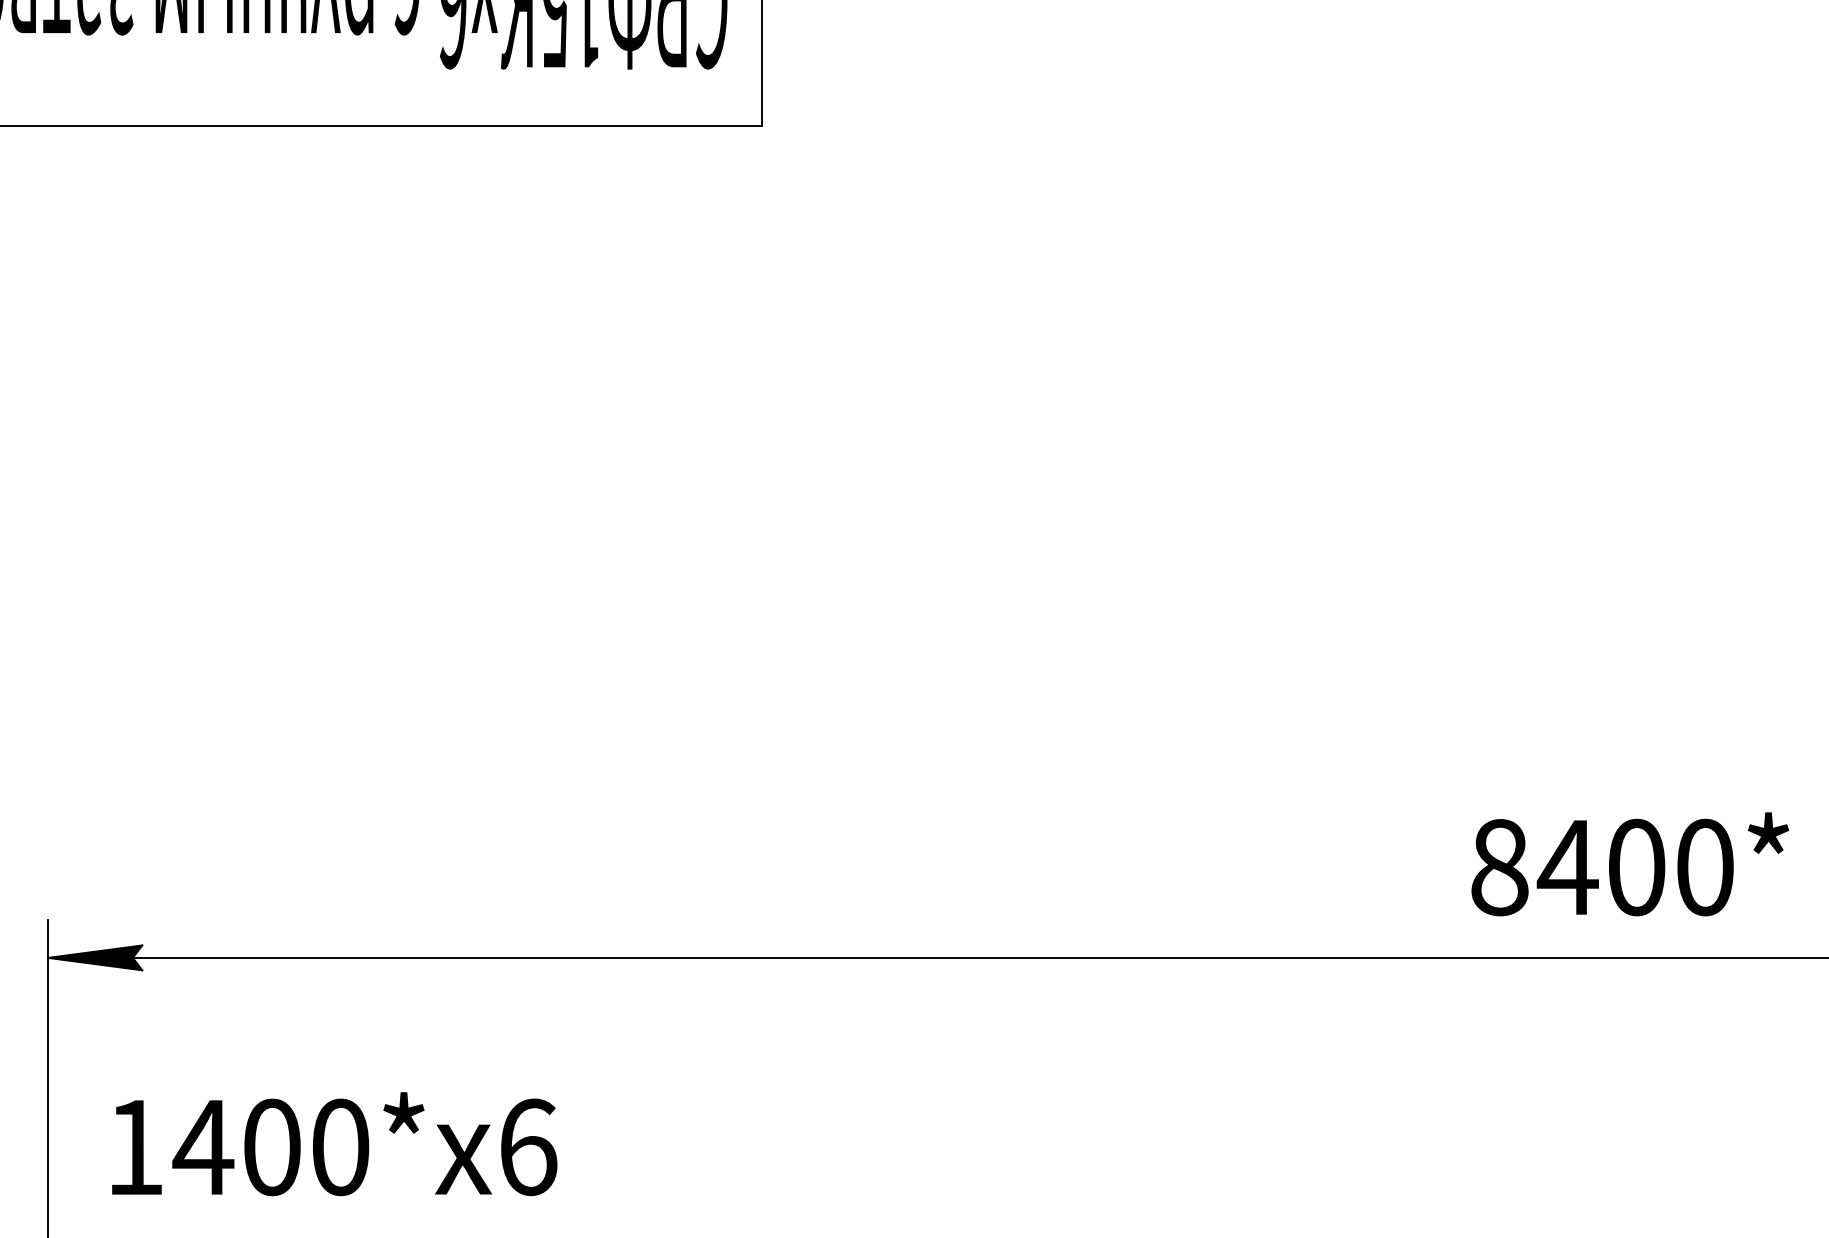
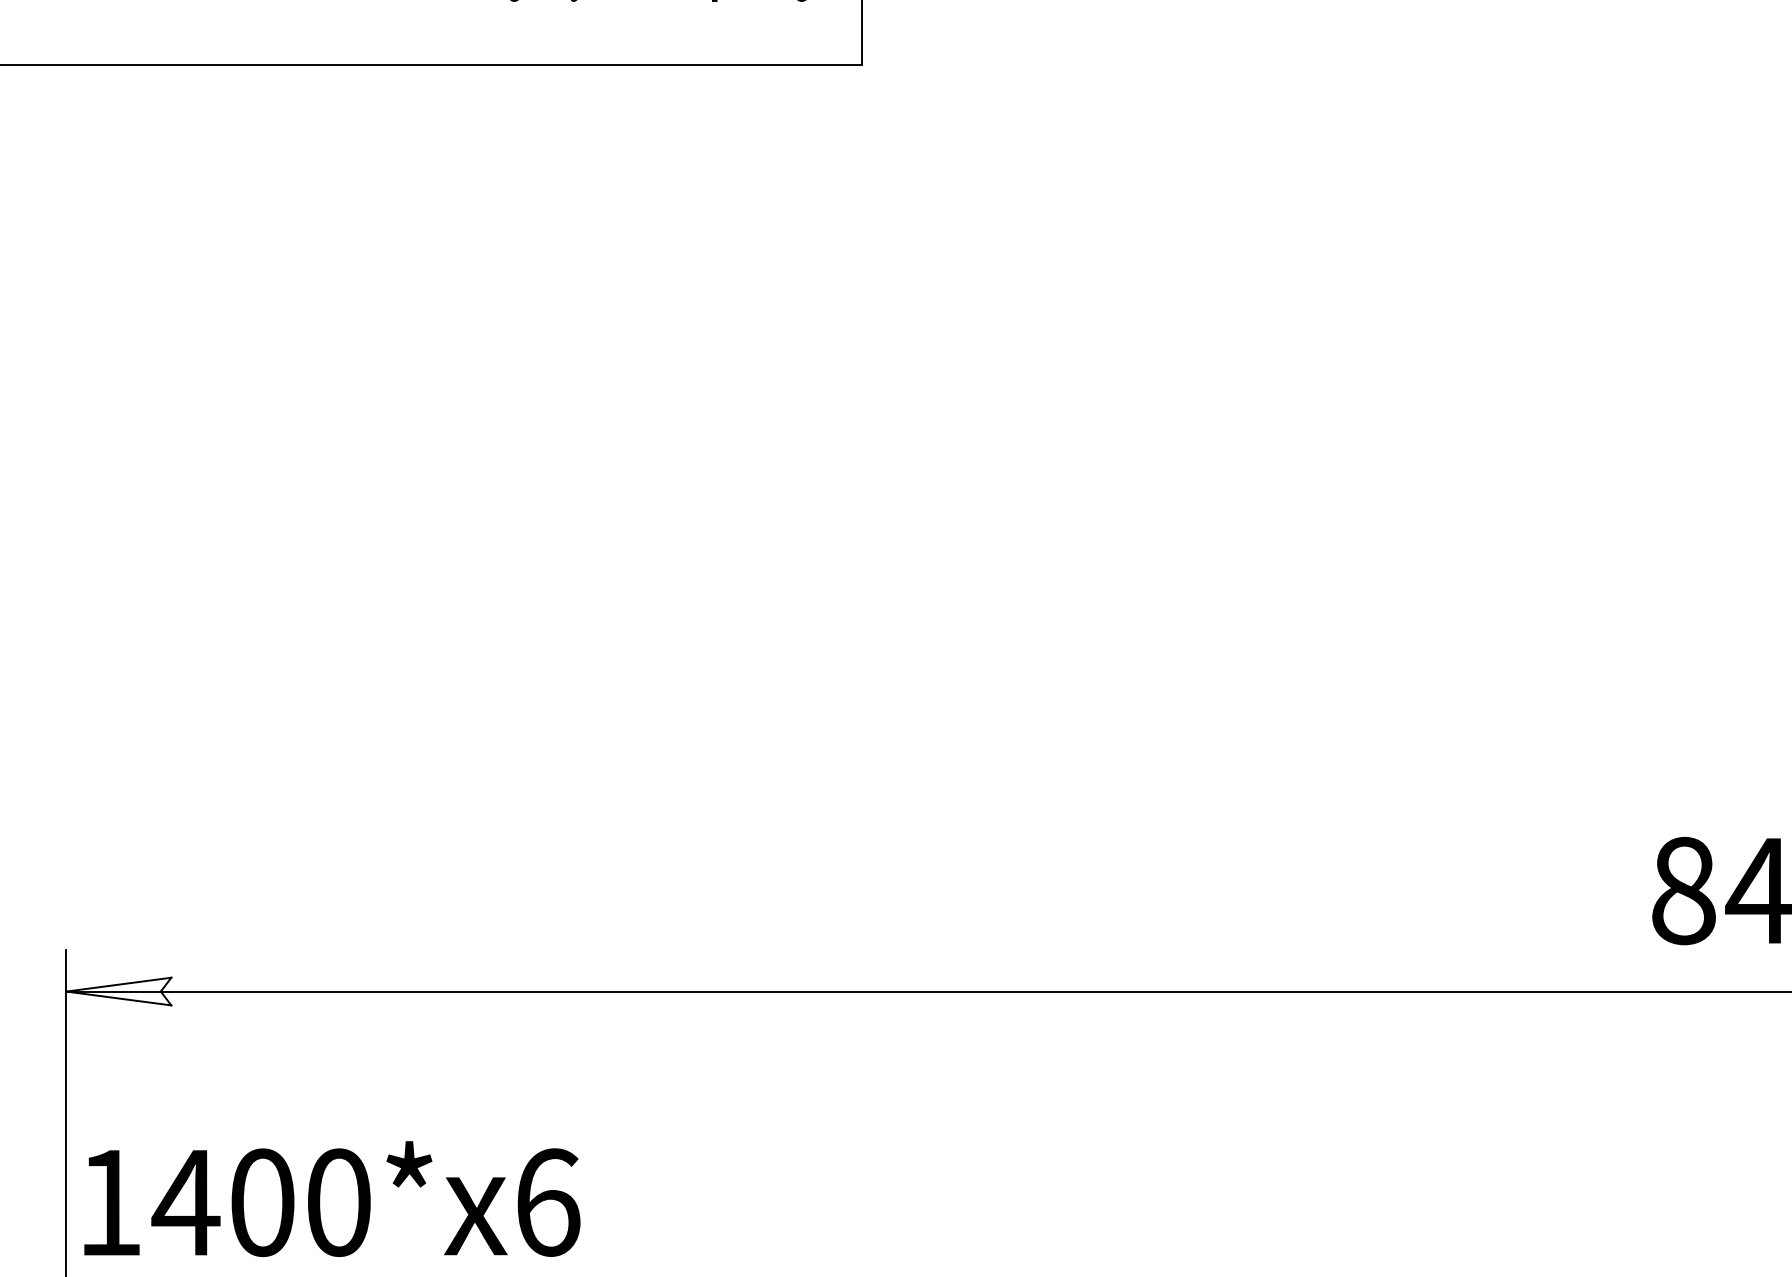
fill: (95, 957) -> (119, 991), removed
text: (334, 1144) -> (332, 1199), moved

